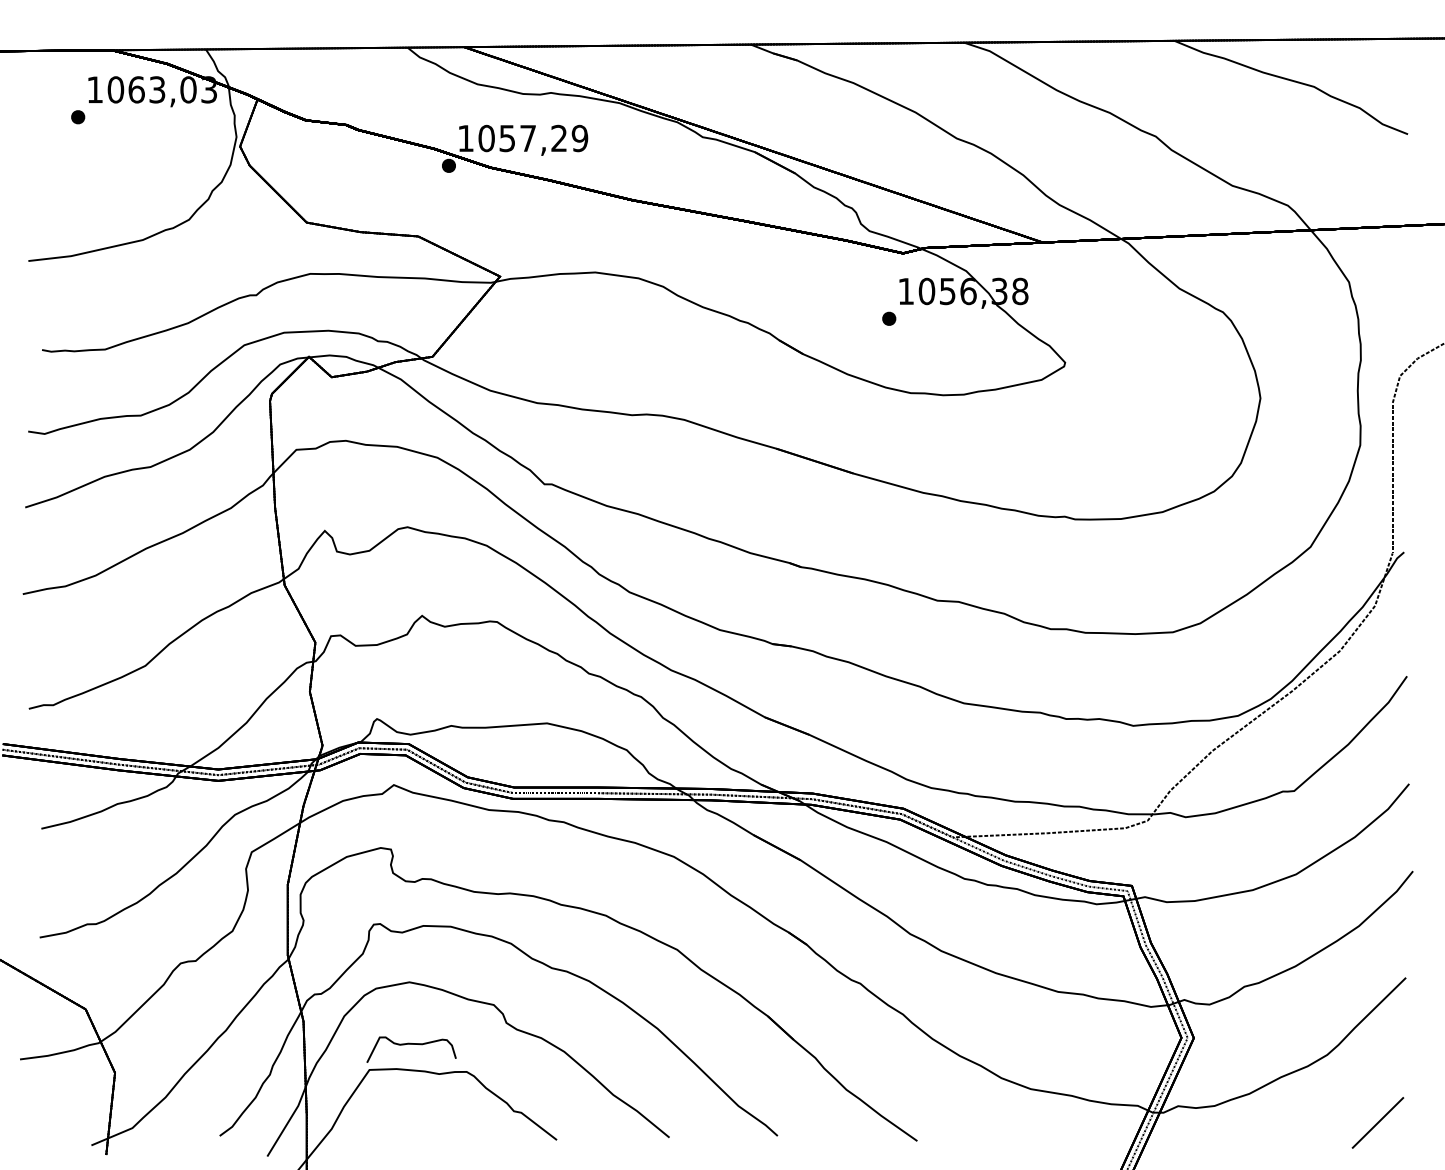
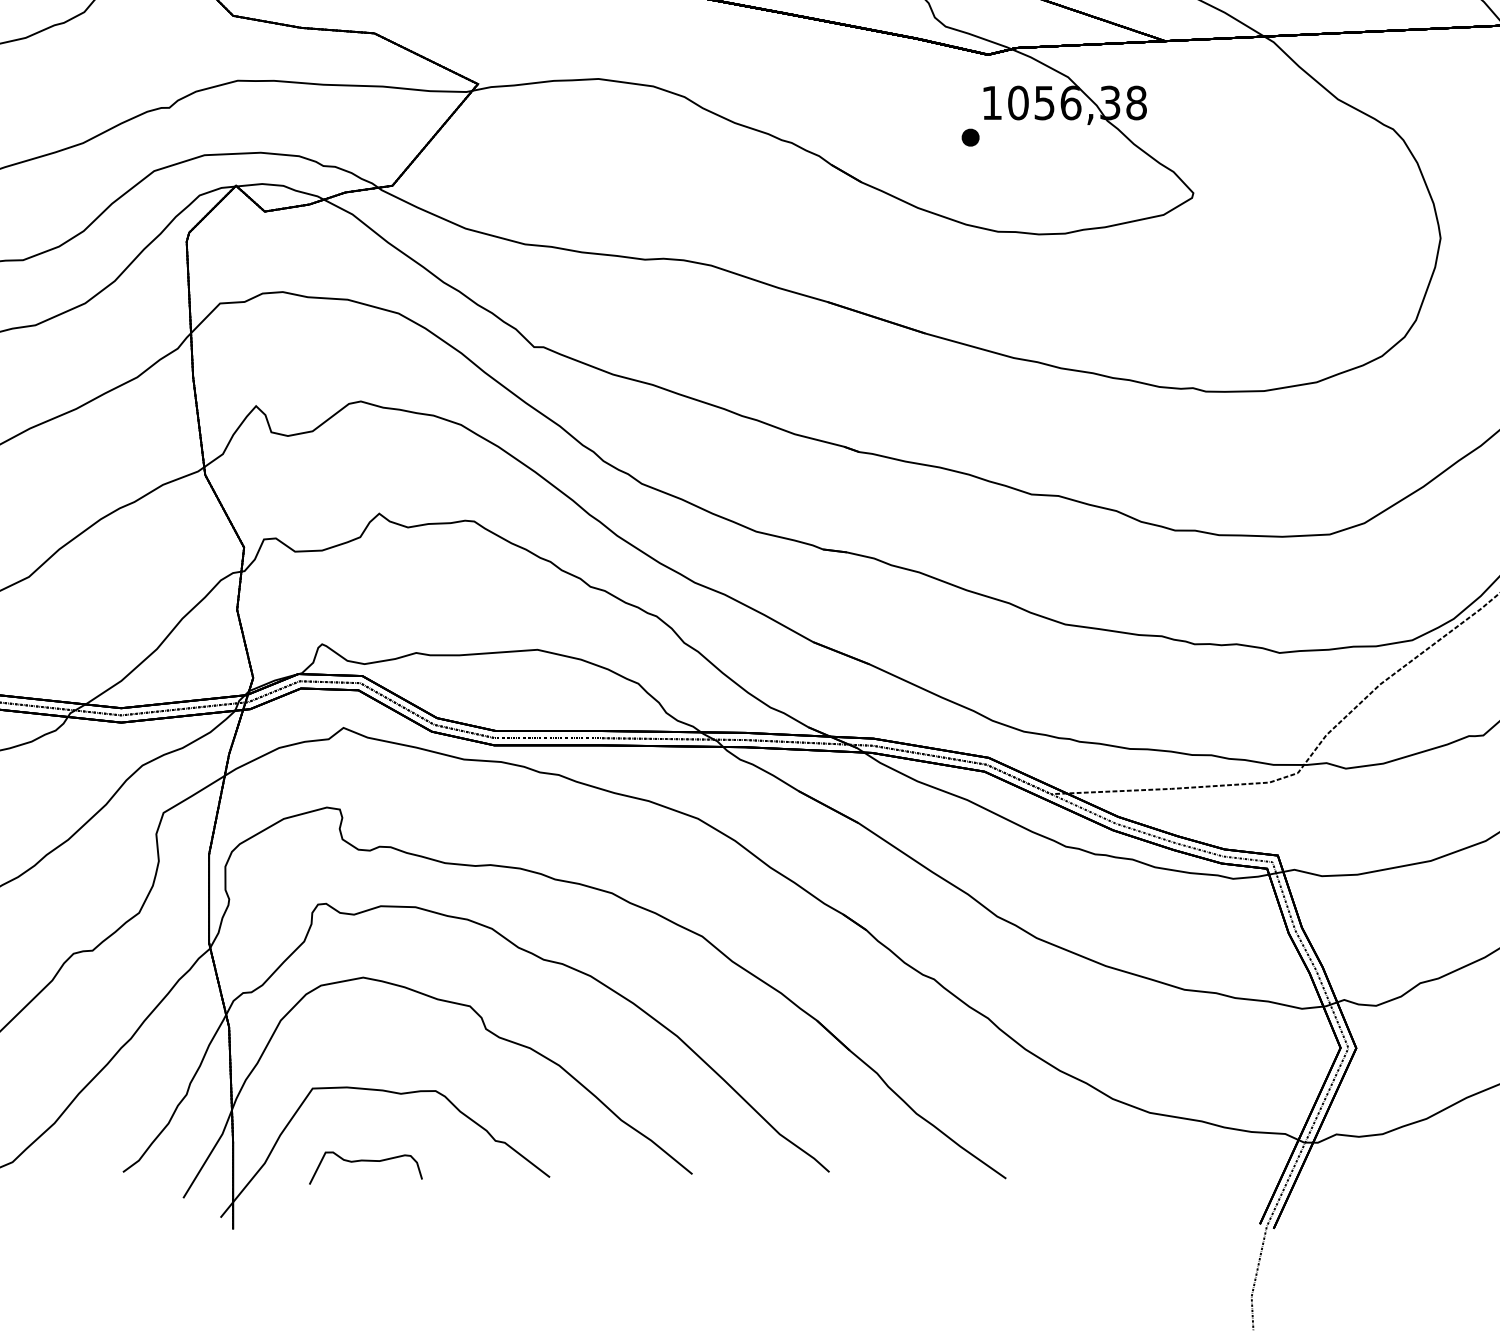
curve: (411, 1044) -> (365, 1161), moved

